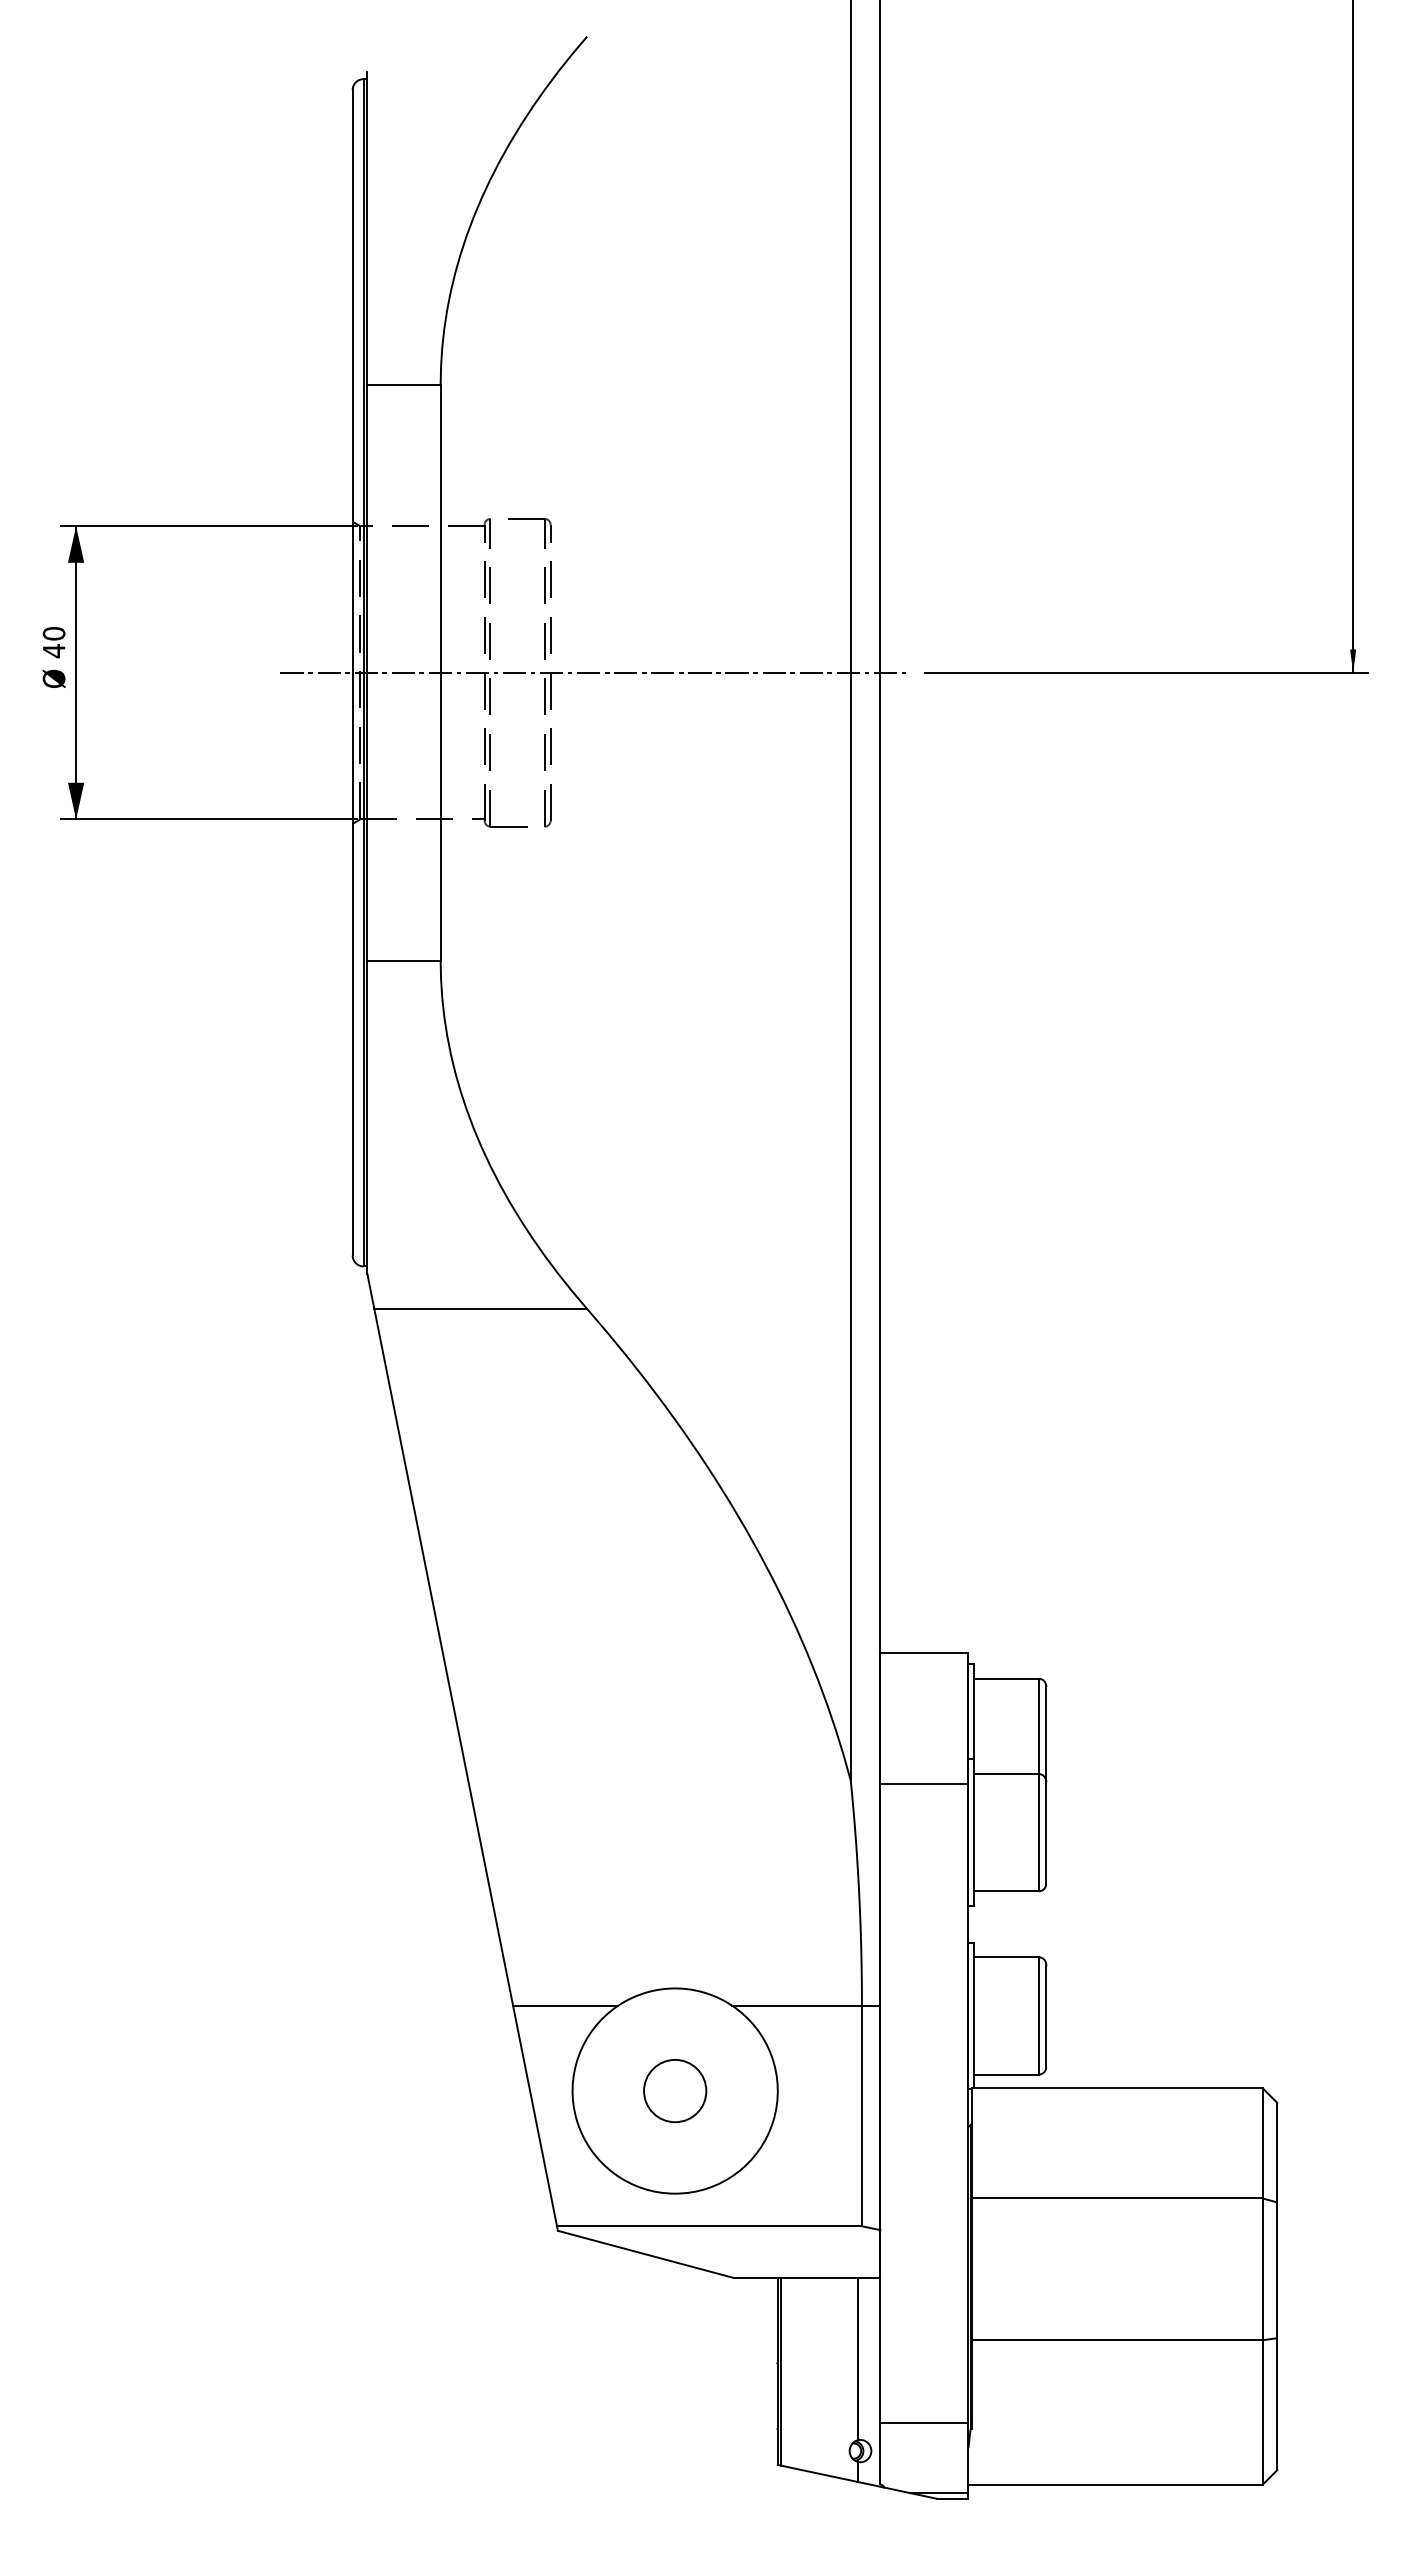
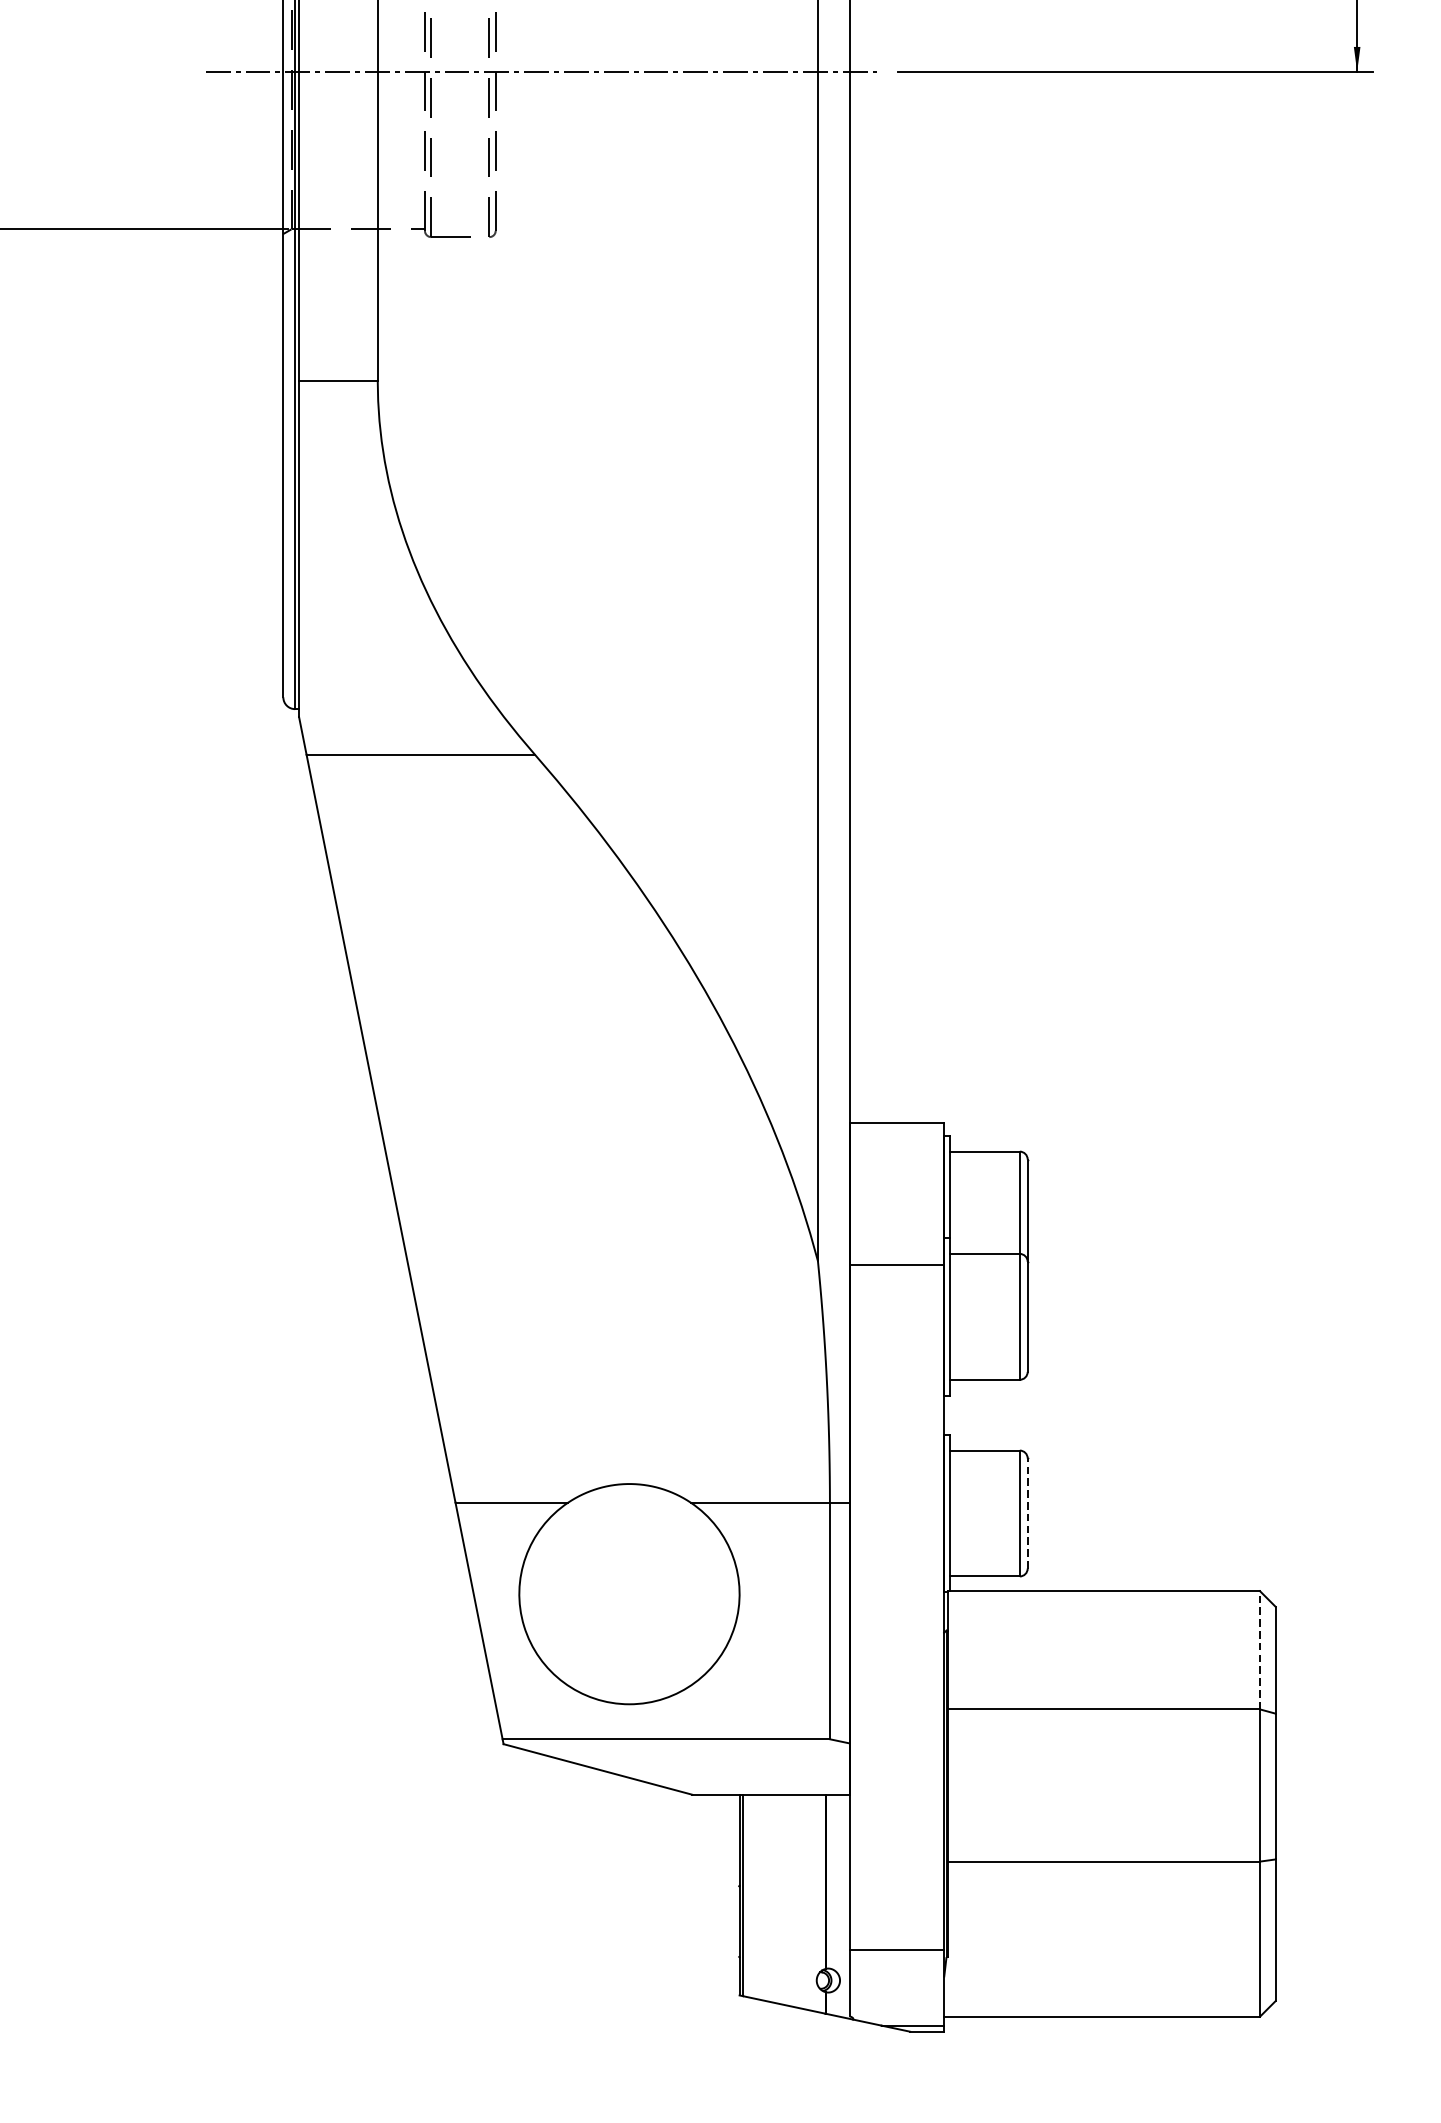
line: (1046, 2015) -> (1028, 1513), solid -> dashed
circle: (675, 2091) -> (629, 1594), removed
line: (1262, 2142) -> (1259, 1649), solid -> dashed

